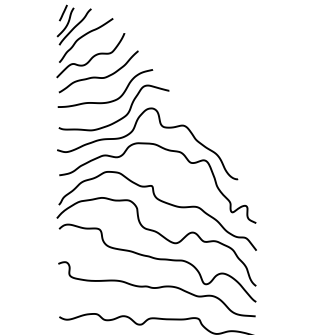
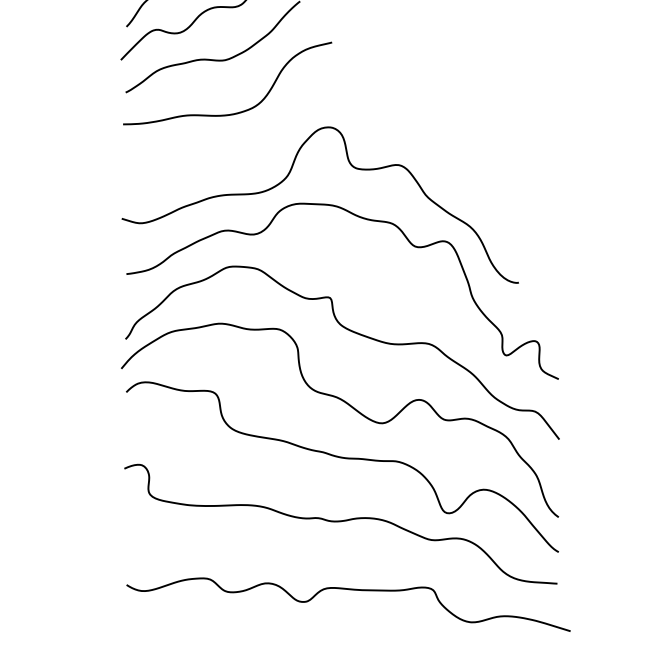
curve: (121, 117) -> (262, 147), removed

